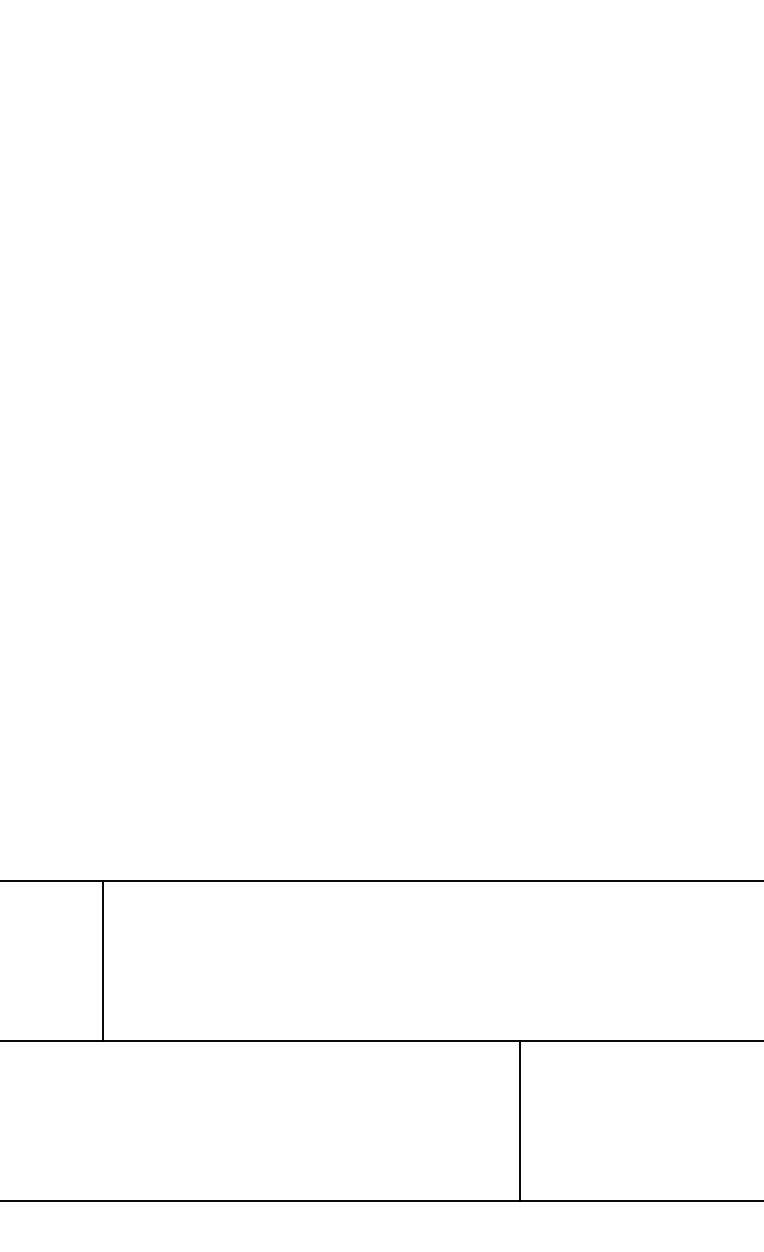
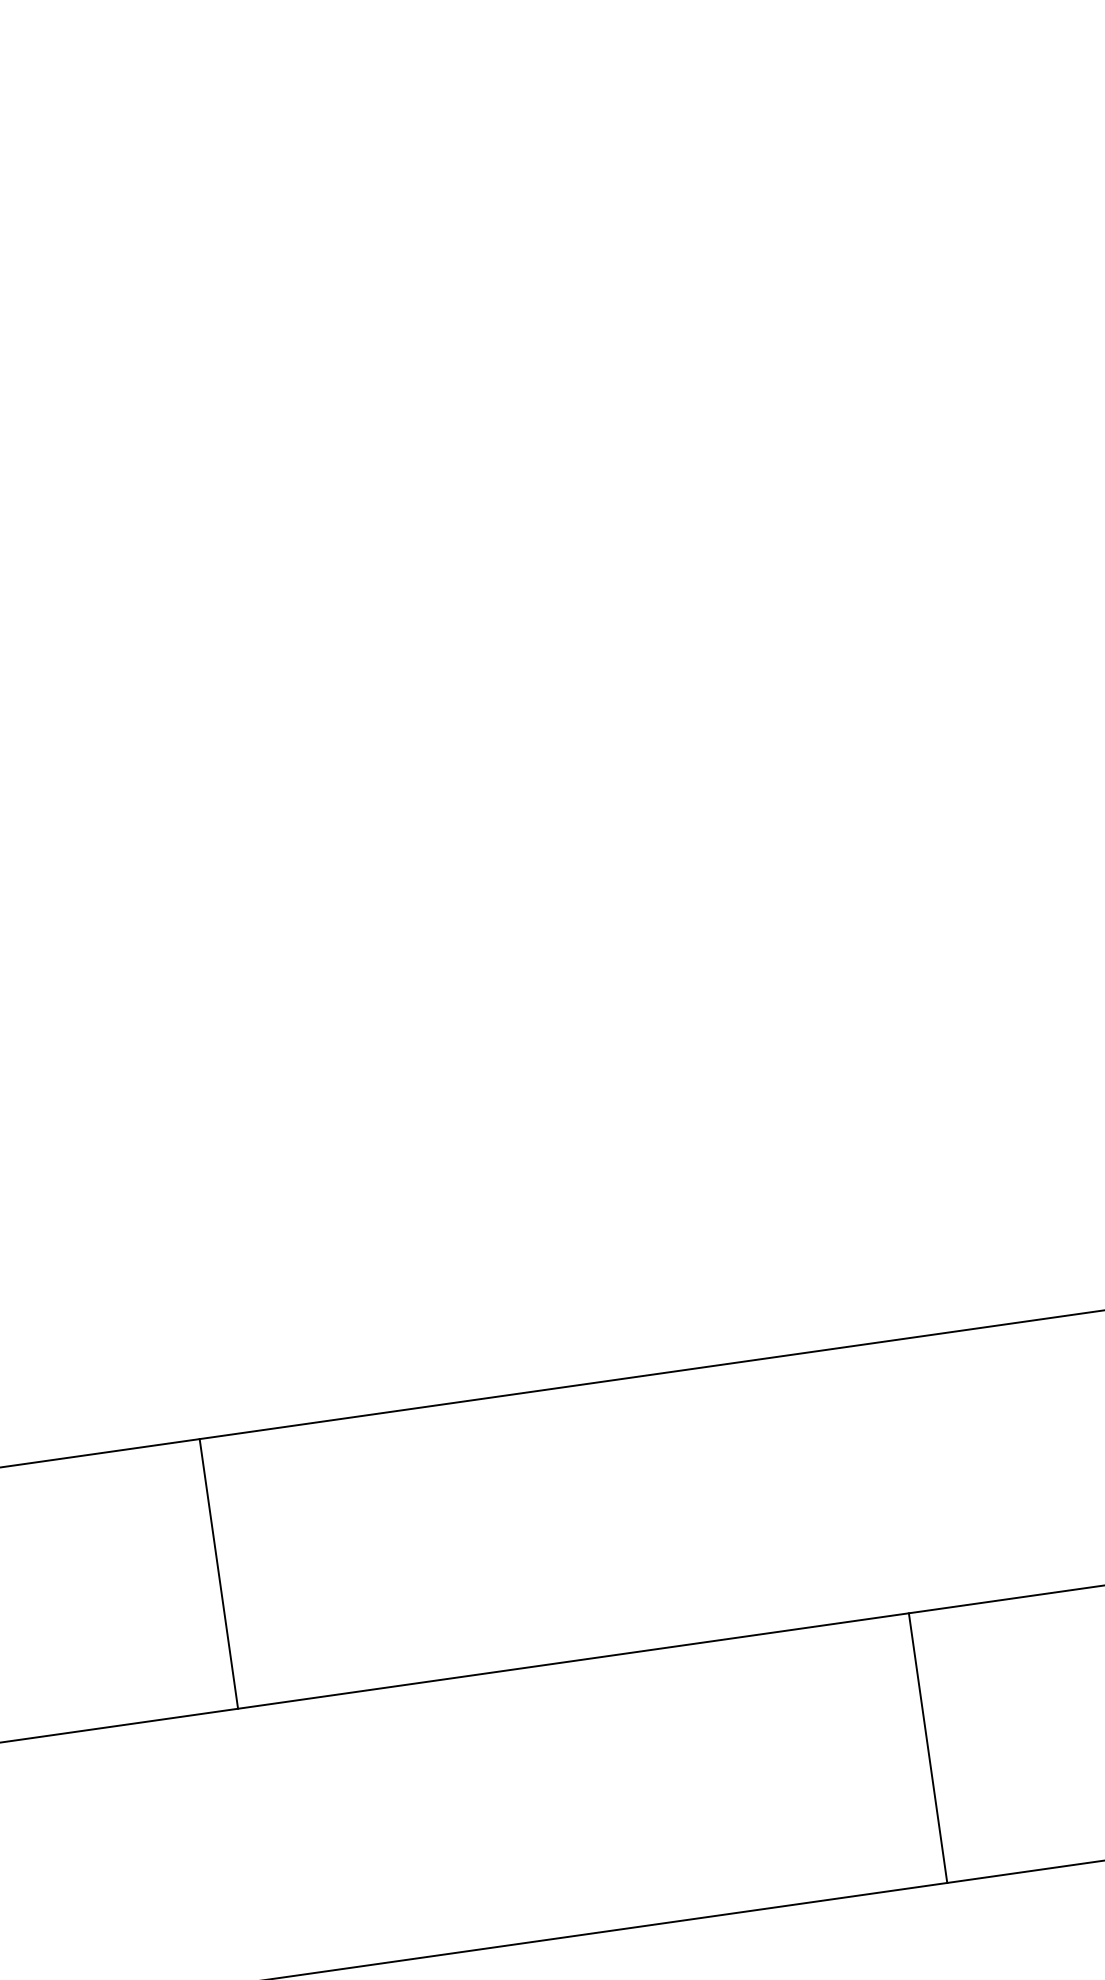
line: (103, 960) -> (219, 1573), moved
line: (519, 1121) -> (928, 1748), moved

